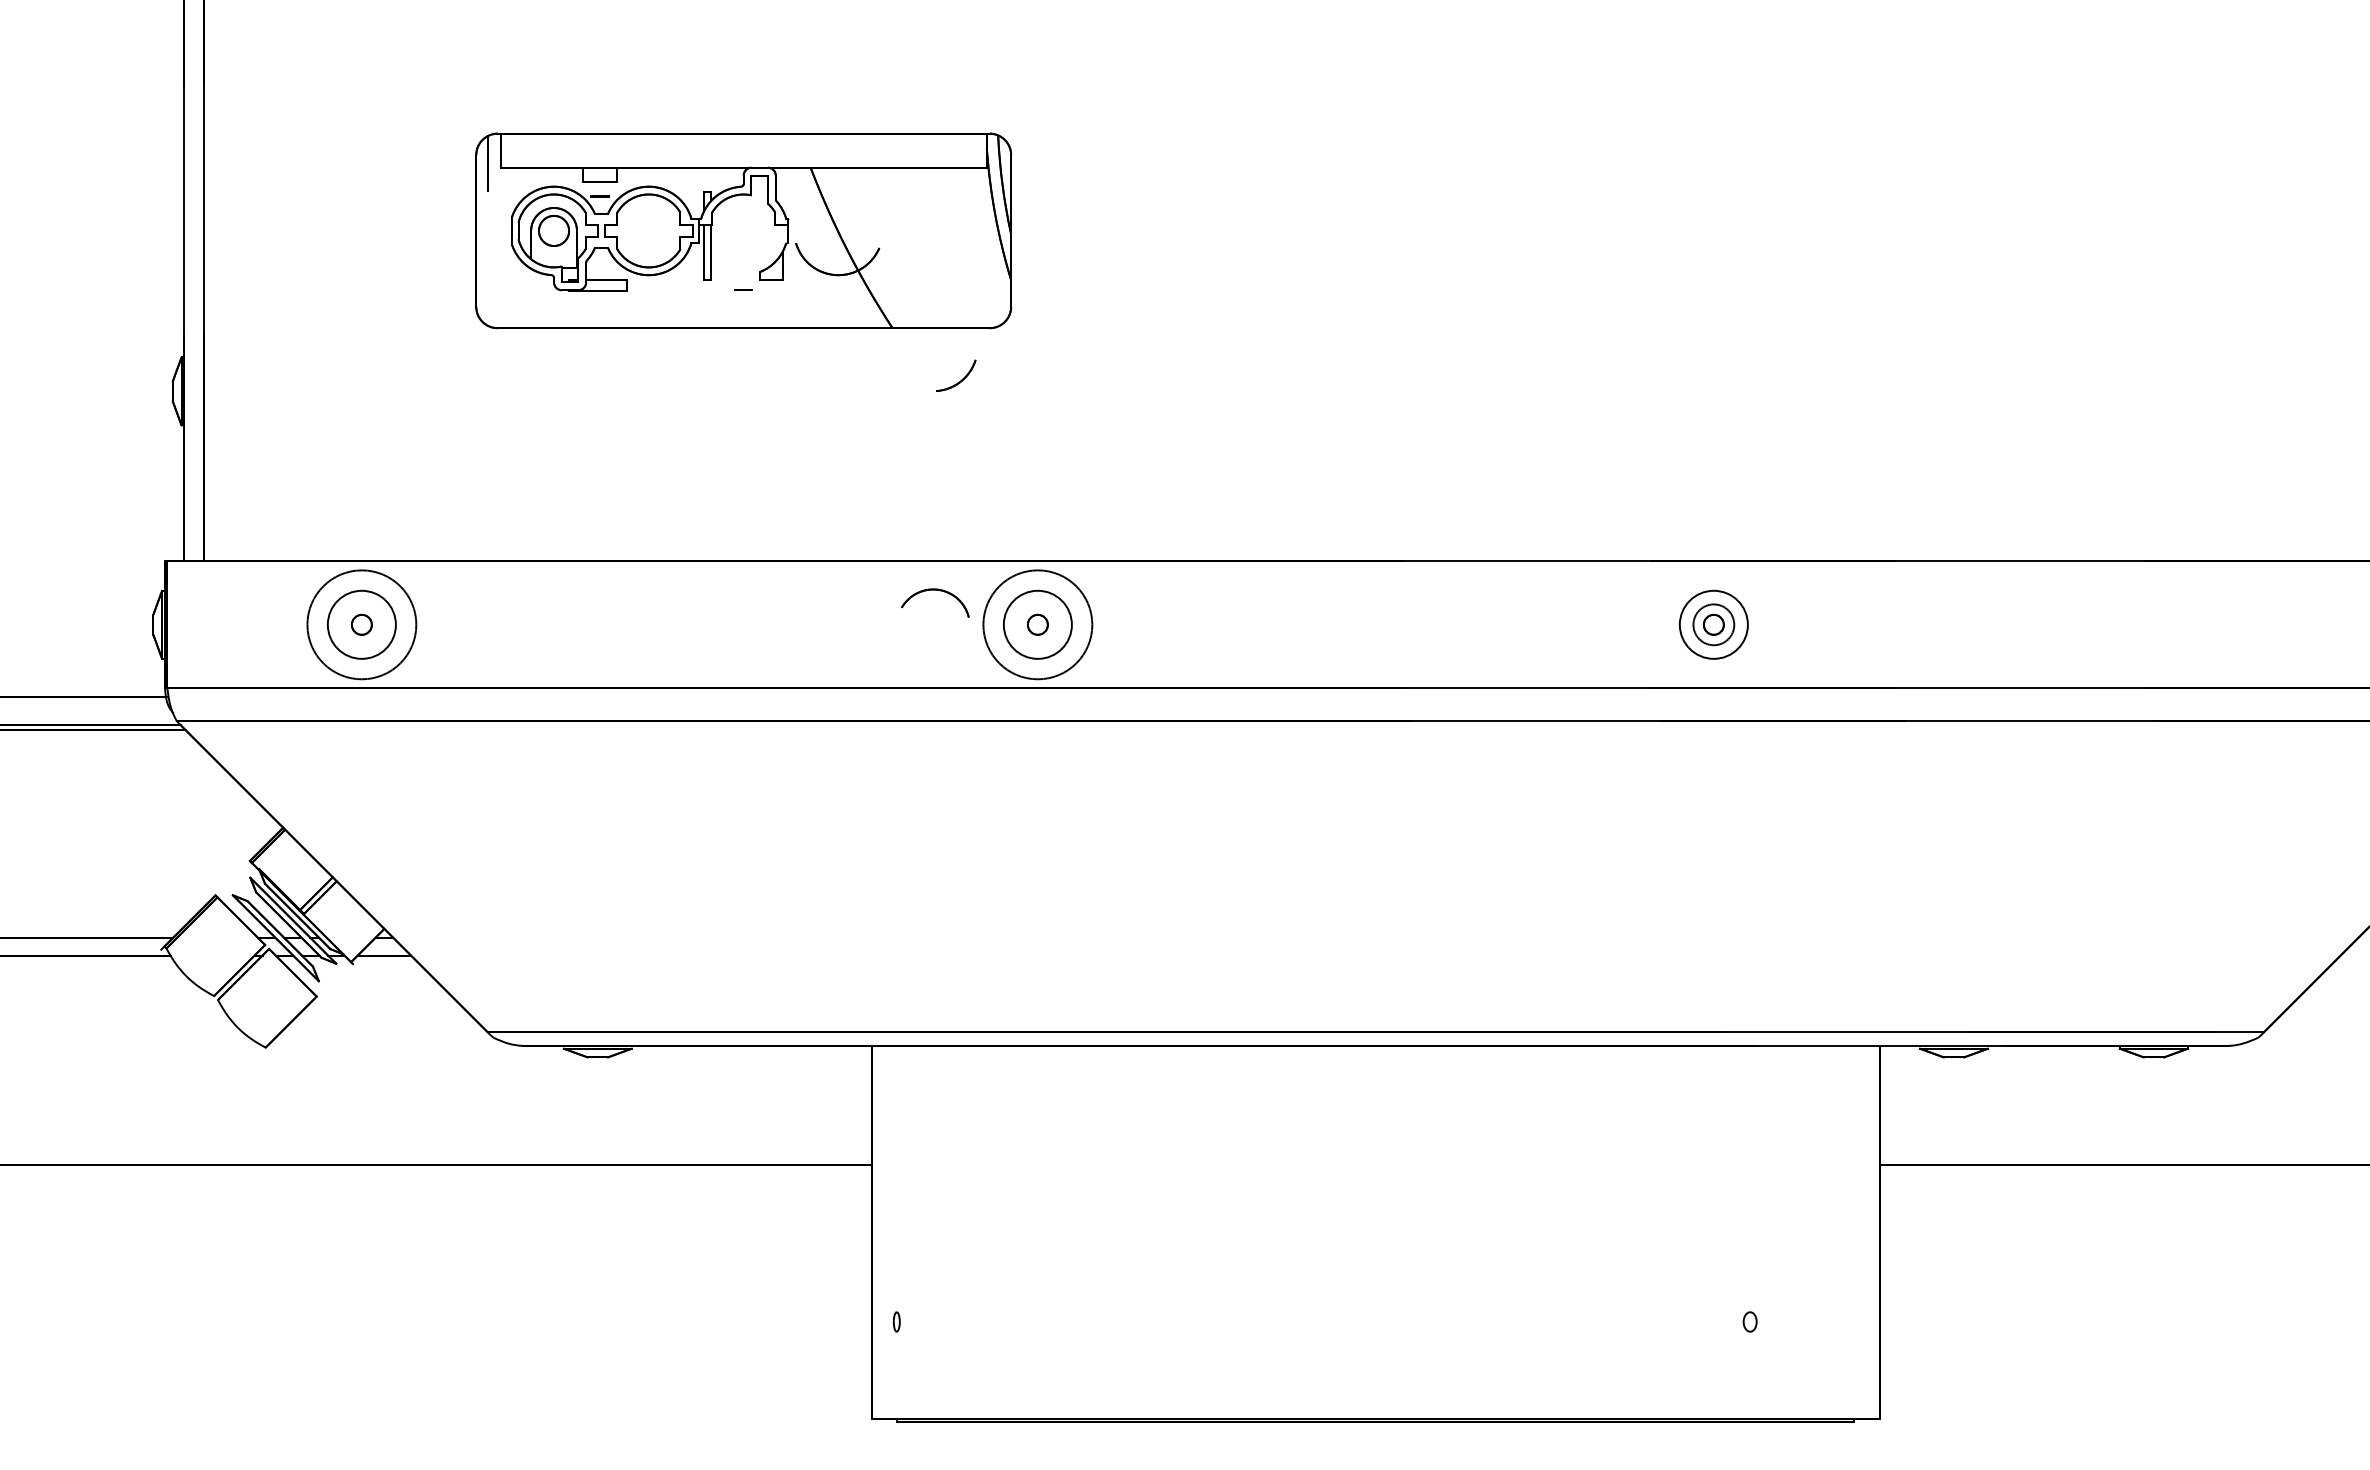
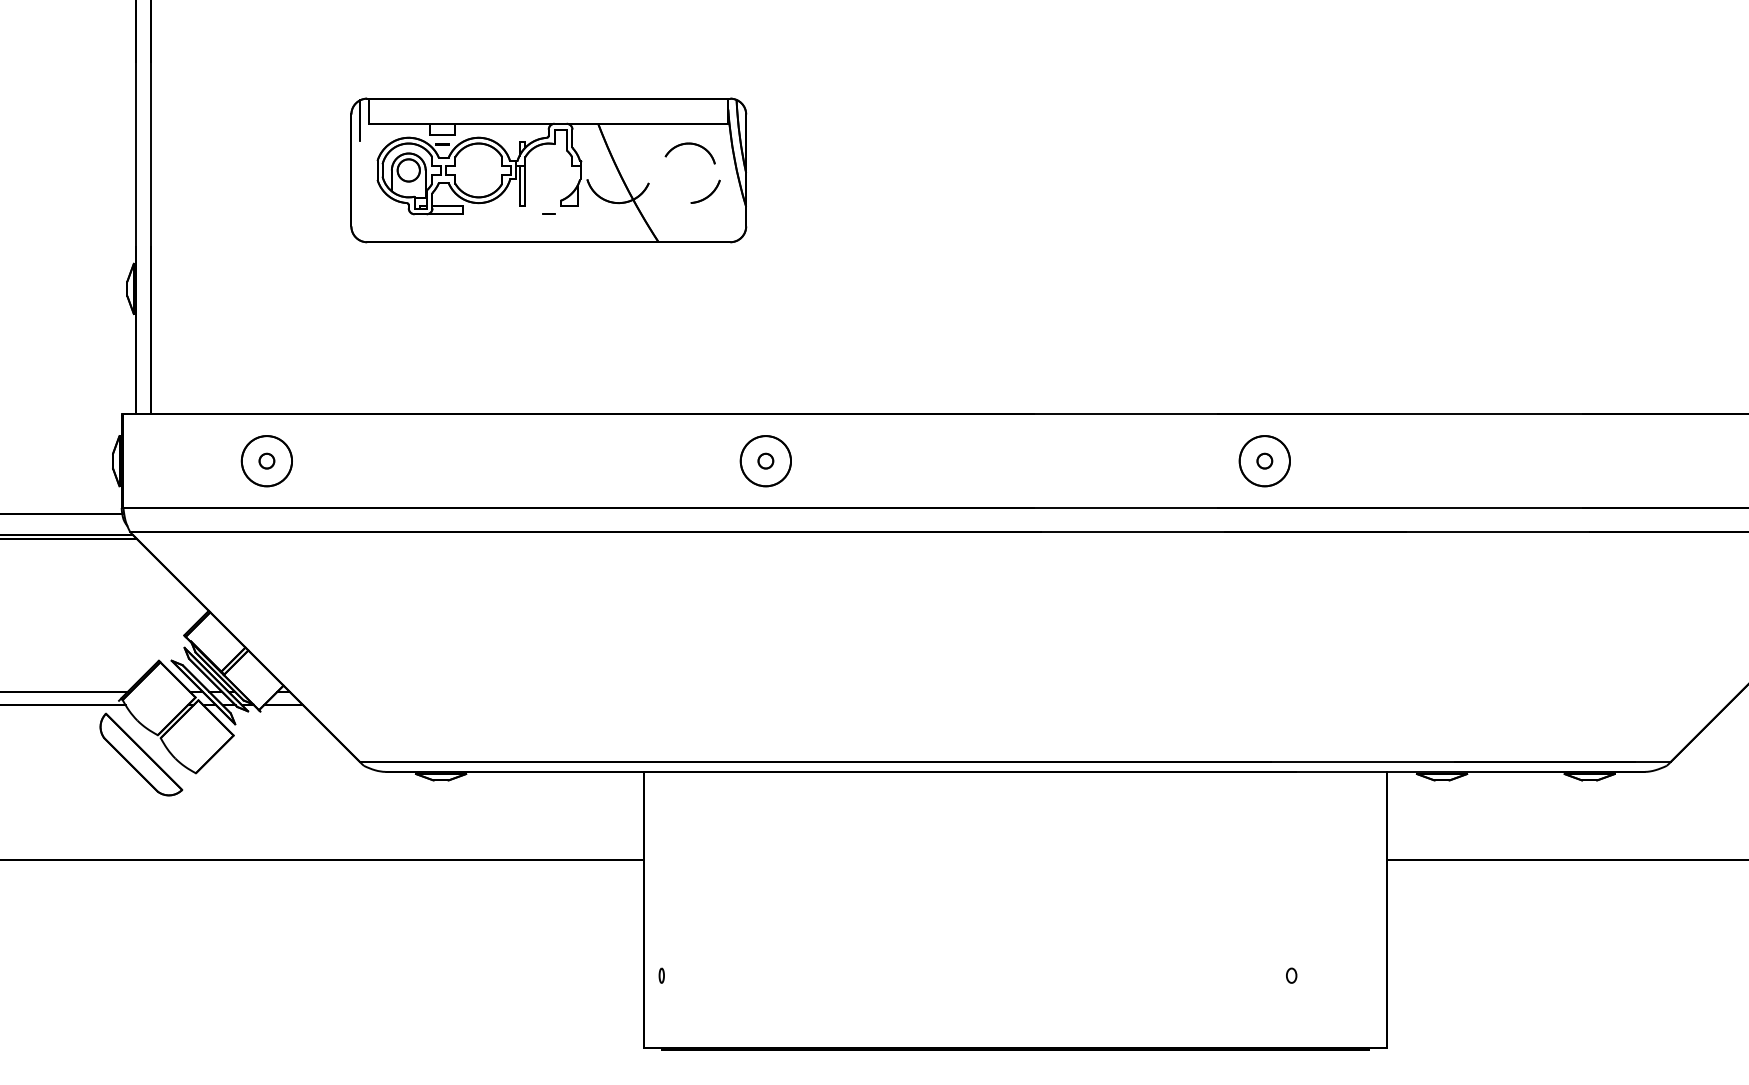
part: (961, 379) -> (709, 194), moved
part: (935, 590) -> (690, 144), moved
circle: (361, 624) -> (266, 460), size x0.62
circle: (1037, 624) -> (765, 460), size x0.62
circle: (1713, 624) -> (1264, 460), size x1.67
part: (191, 1022) -> (141, 754), added

